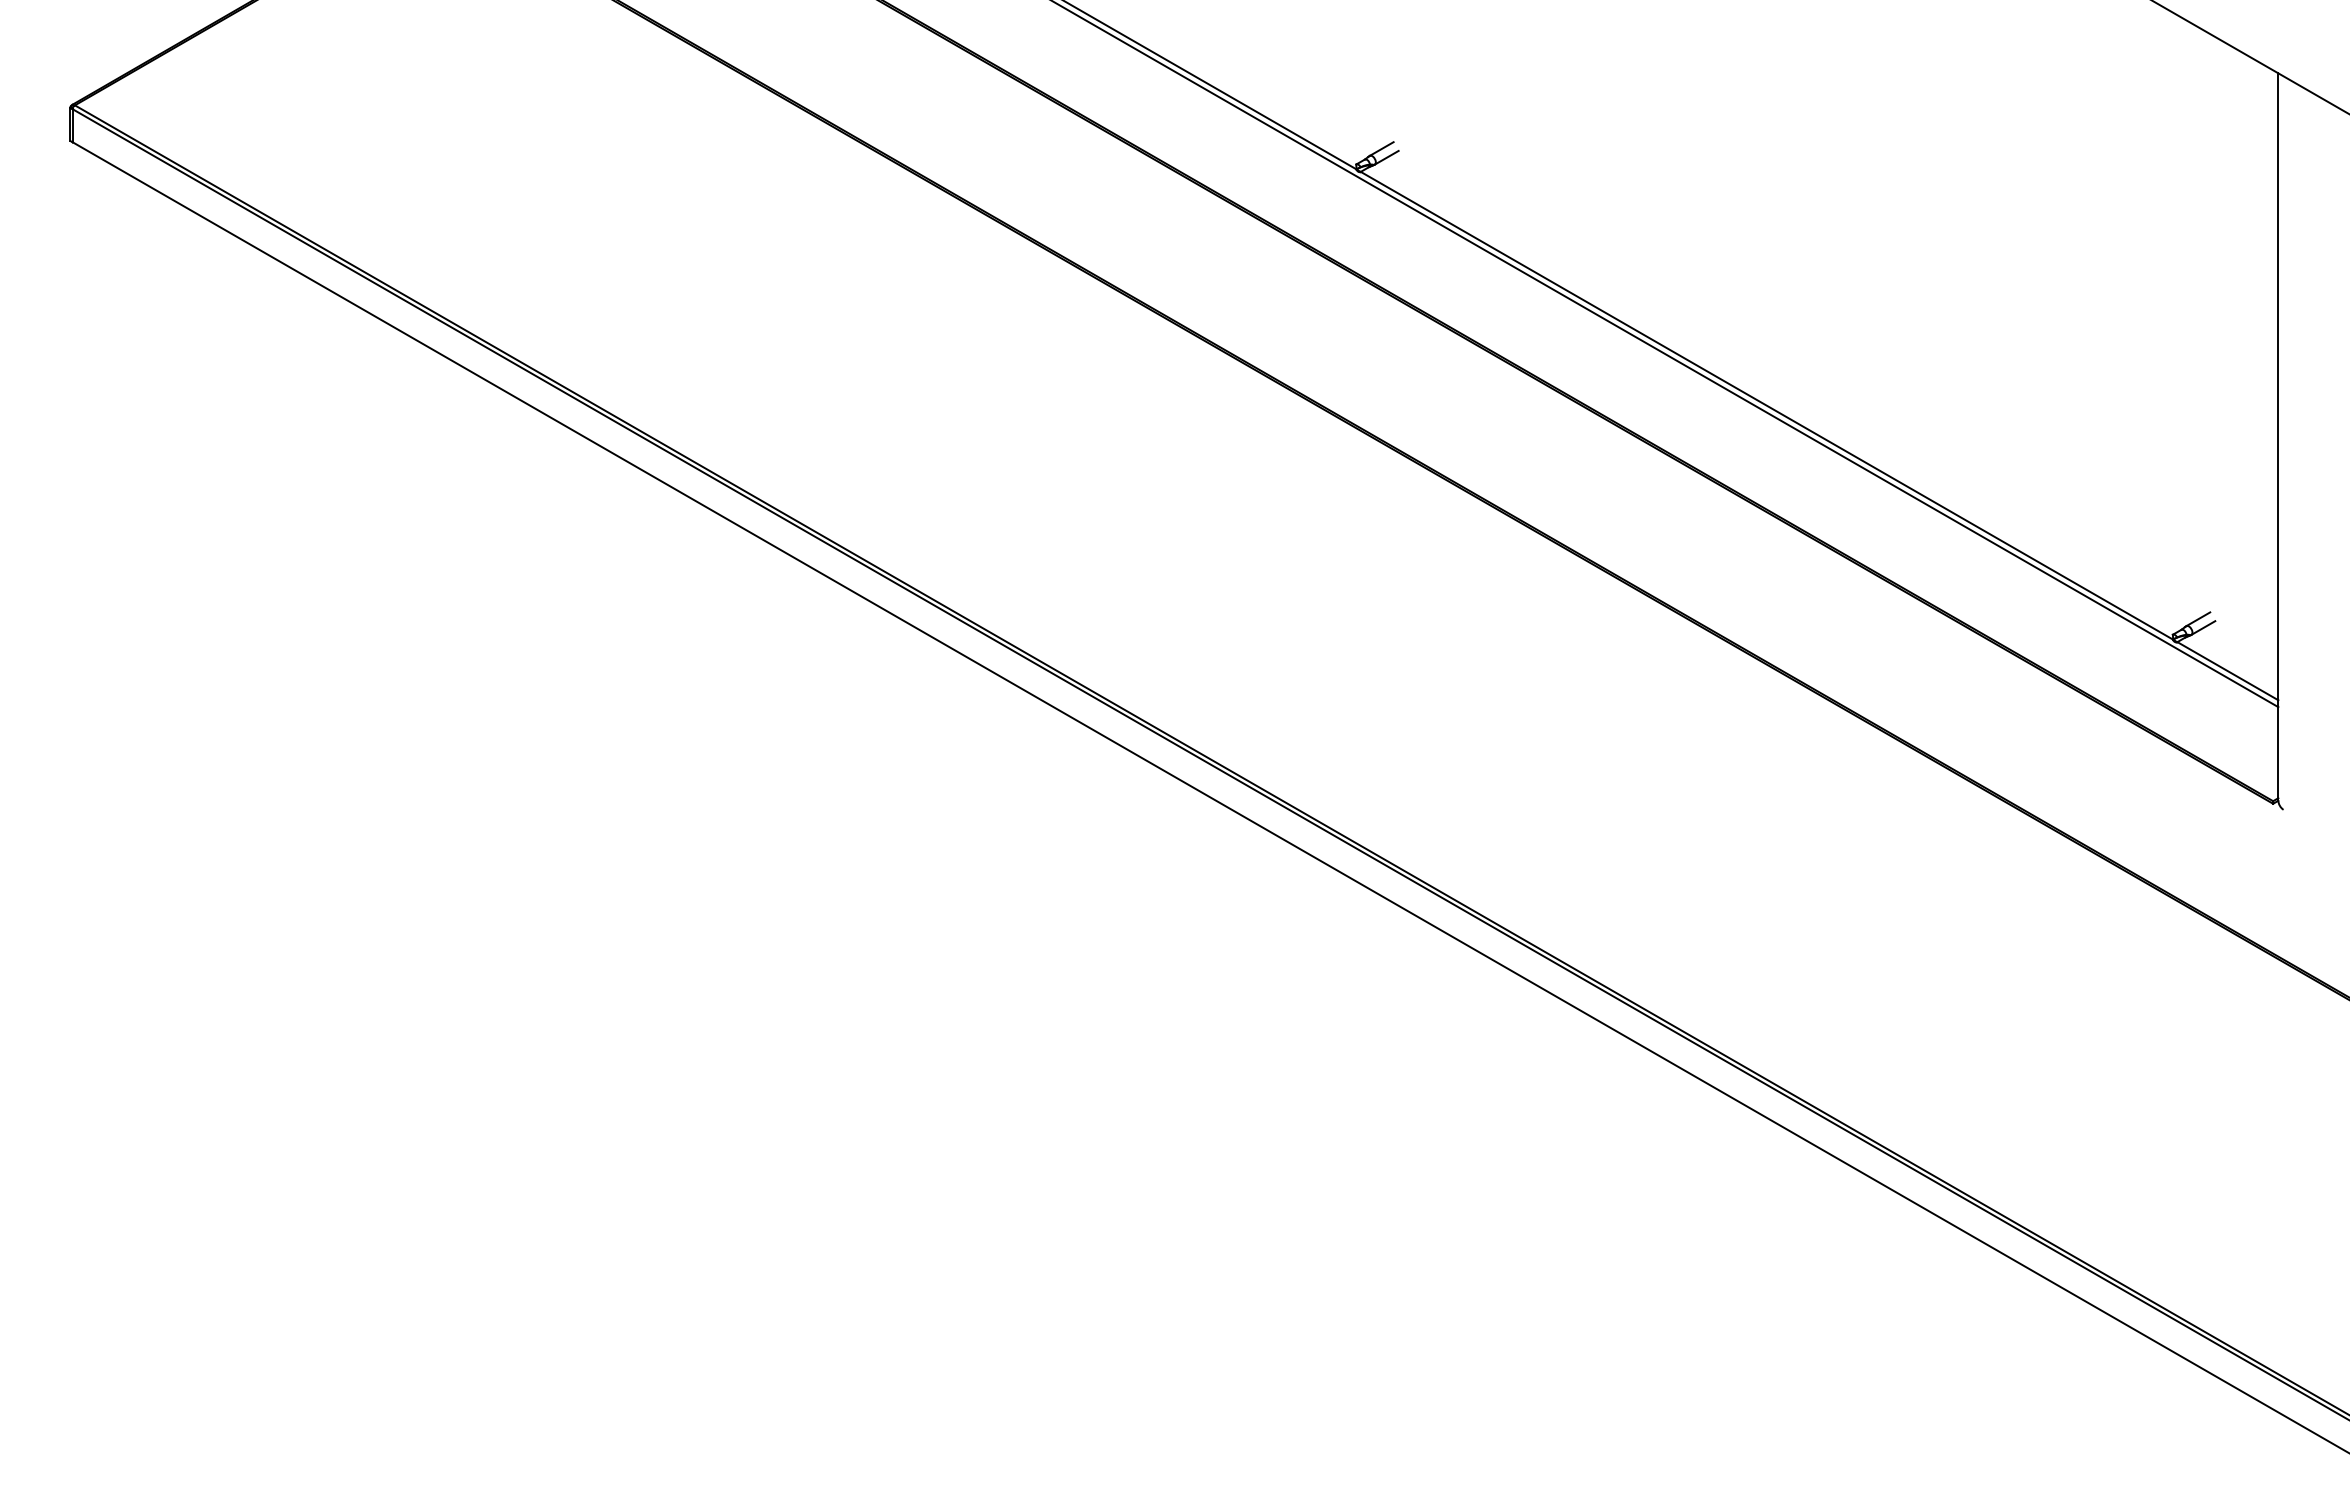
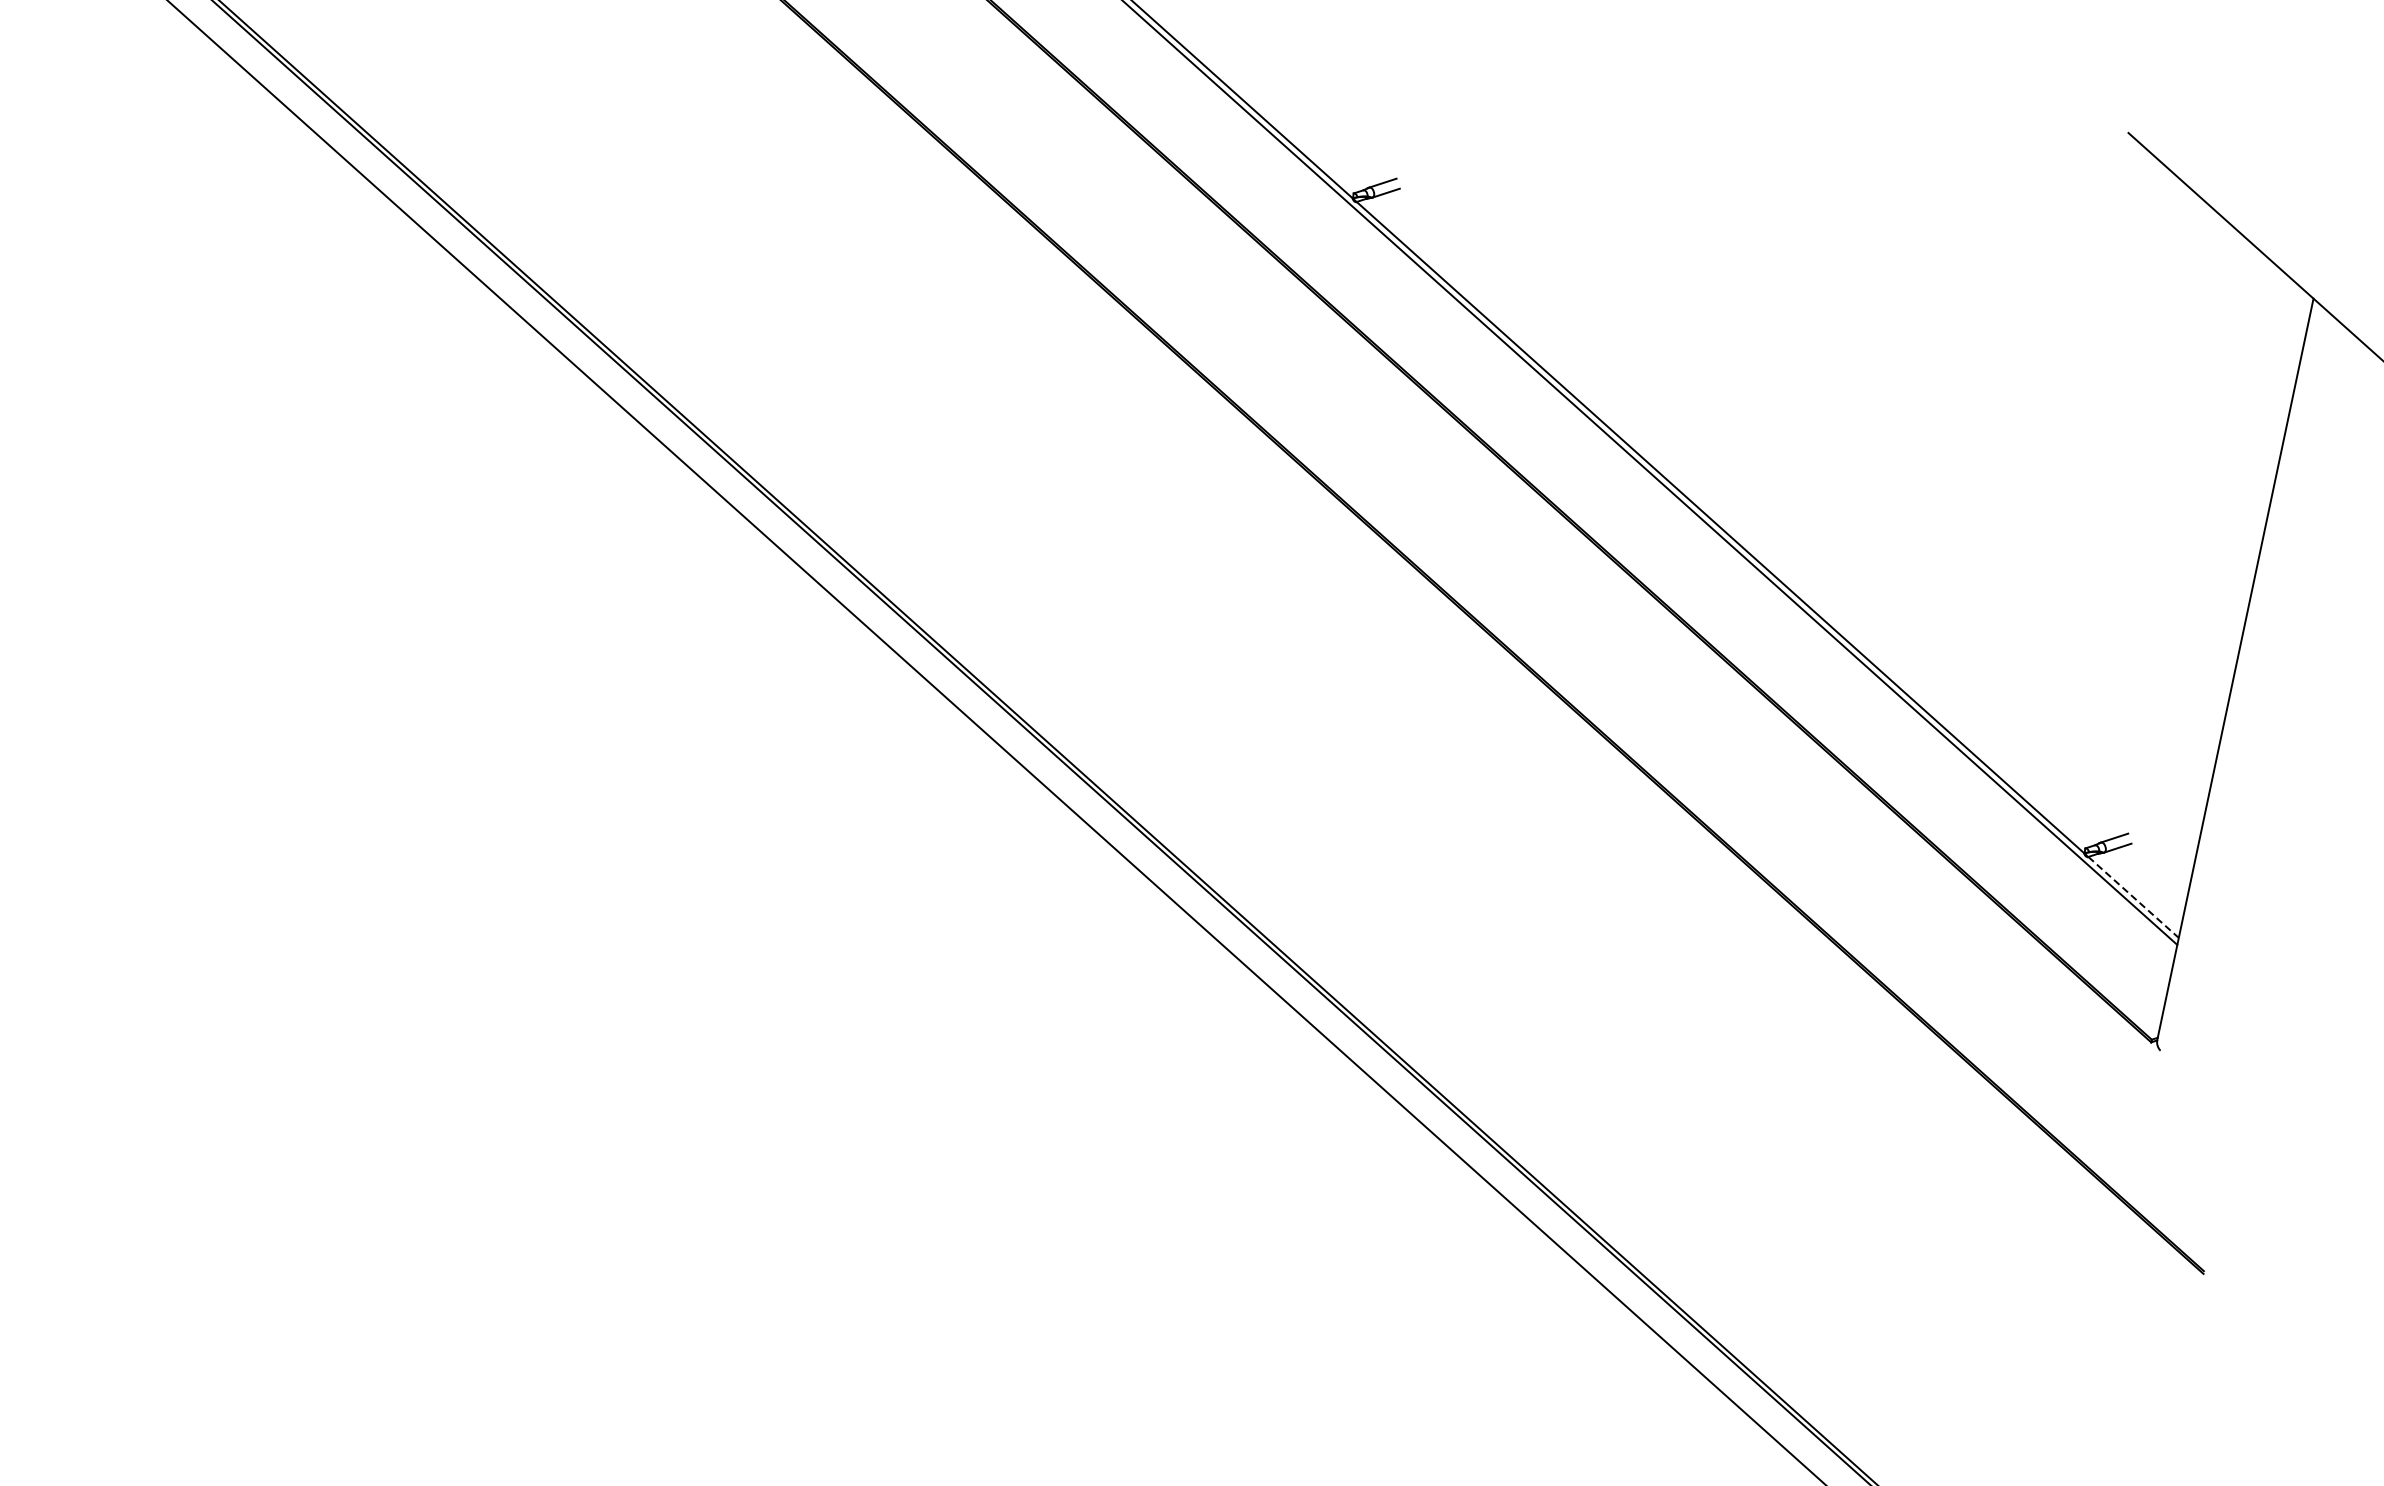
line: (2228, 671) -> (2134, 897), solid -> dashed

